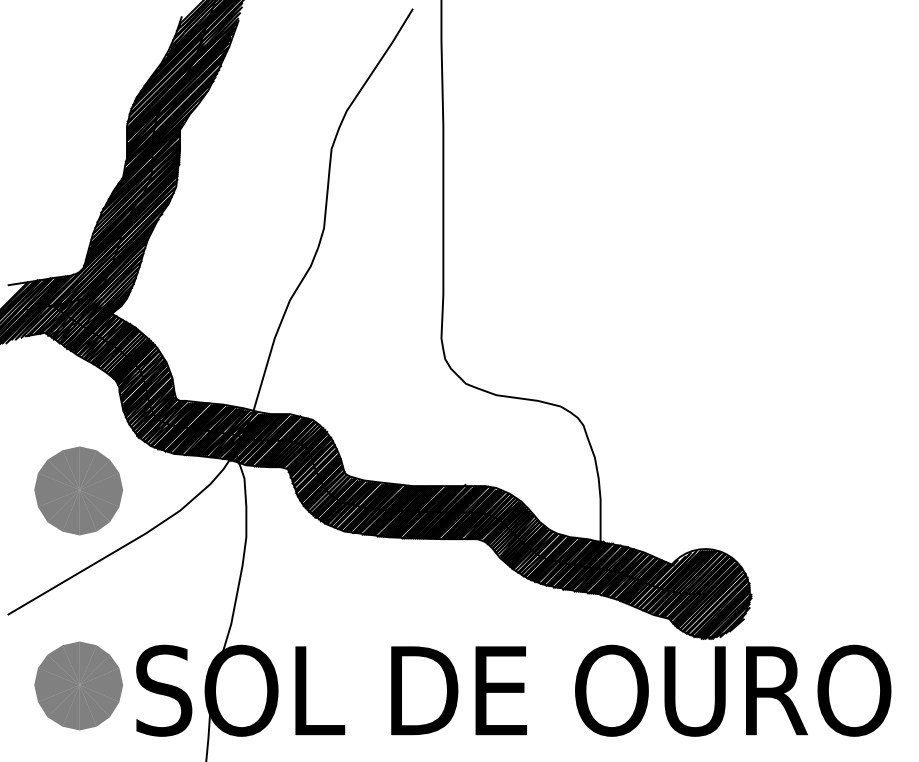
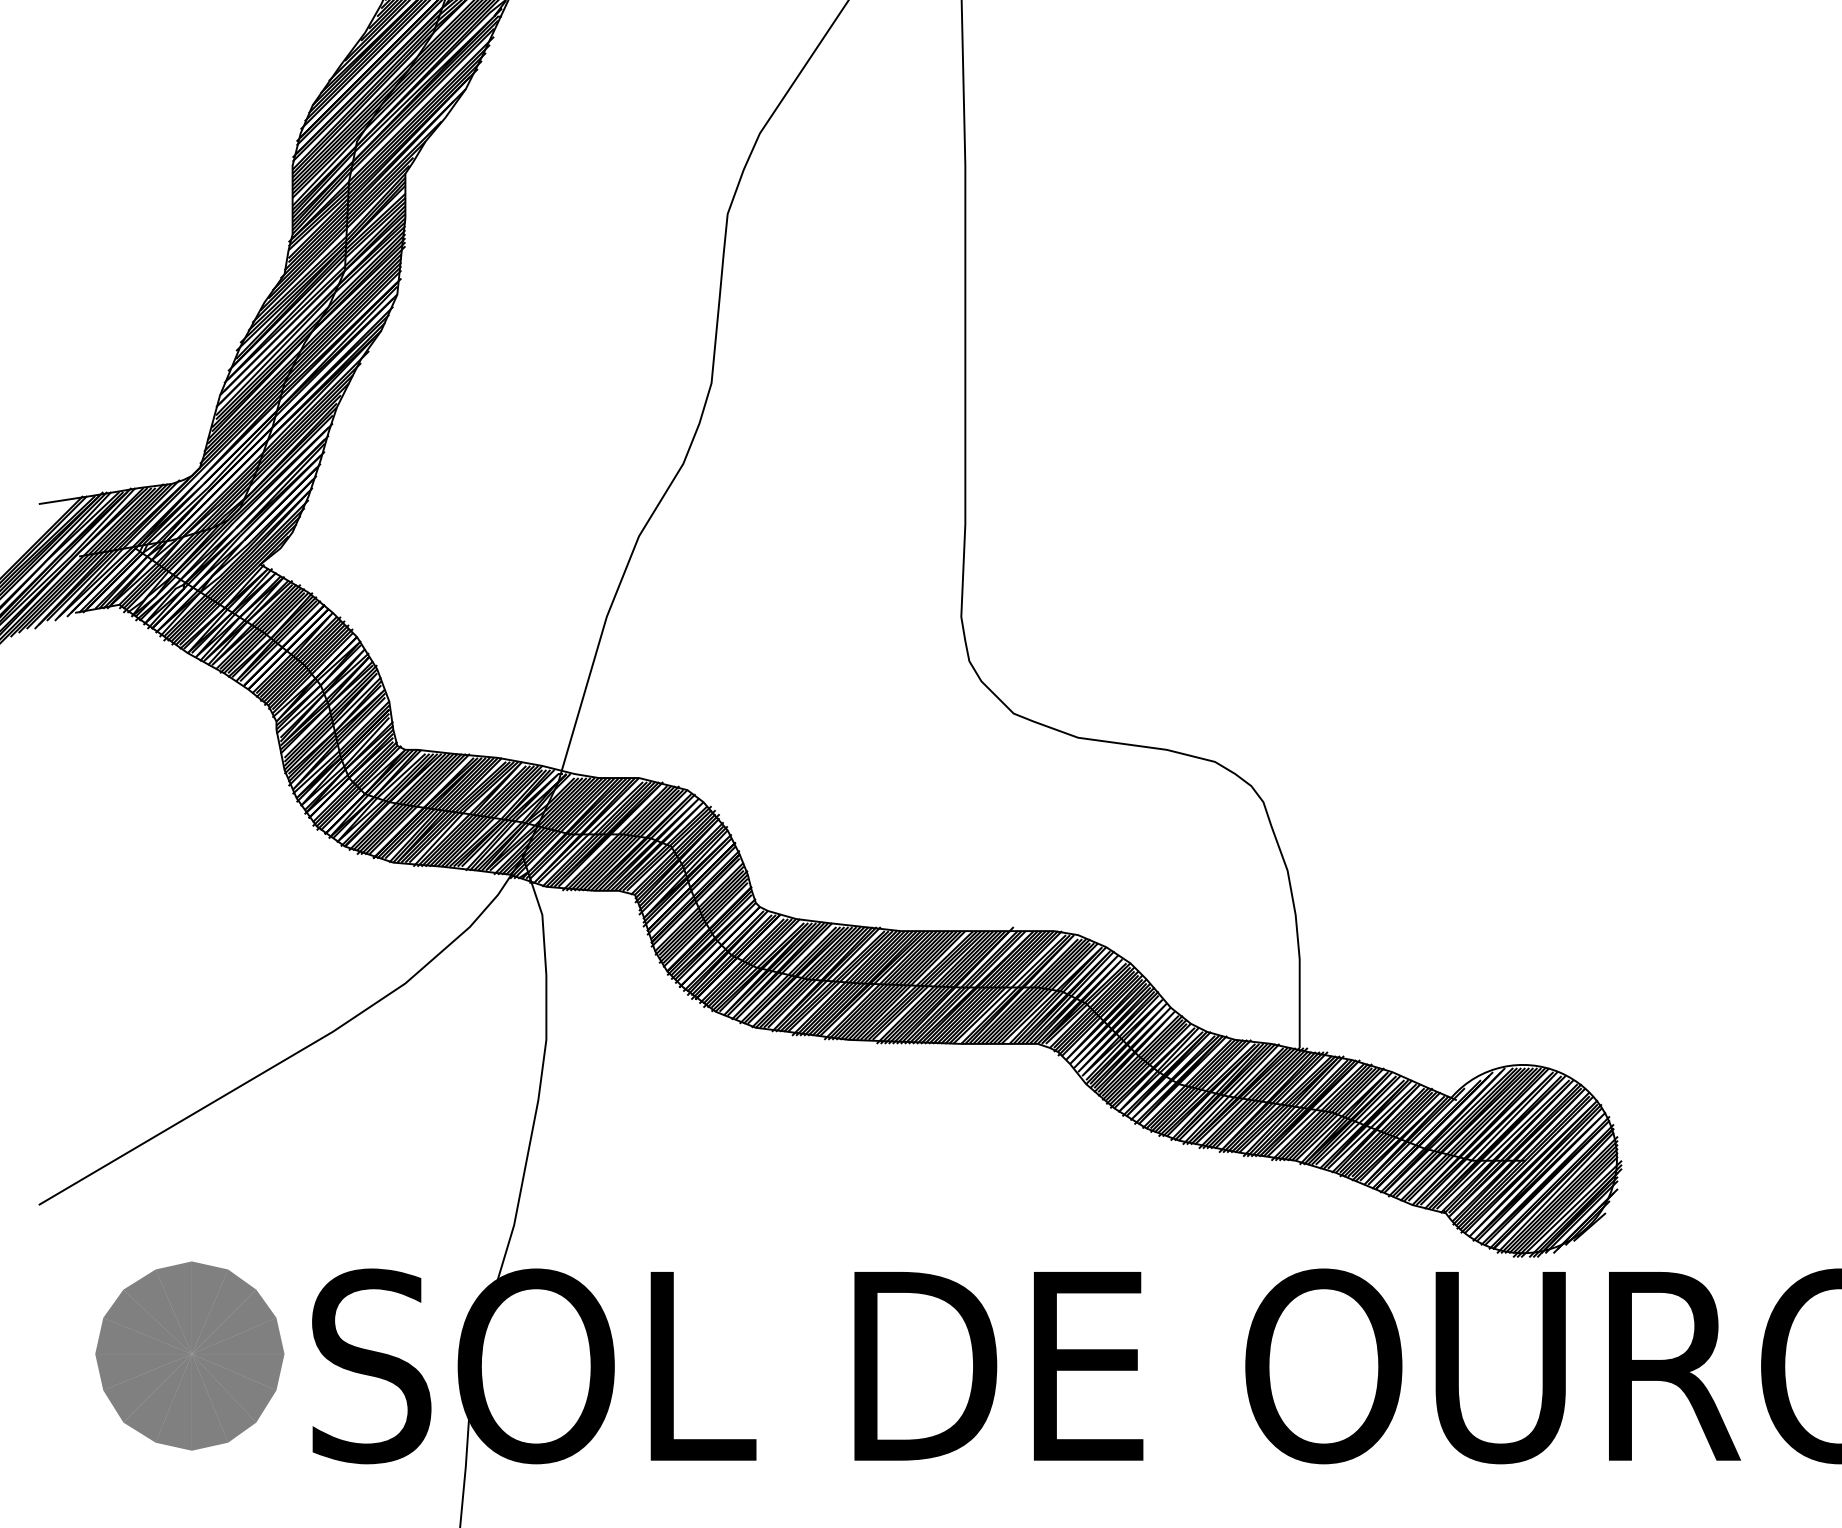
part: (78, 490) -> (189, 940), removed

